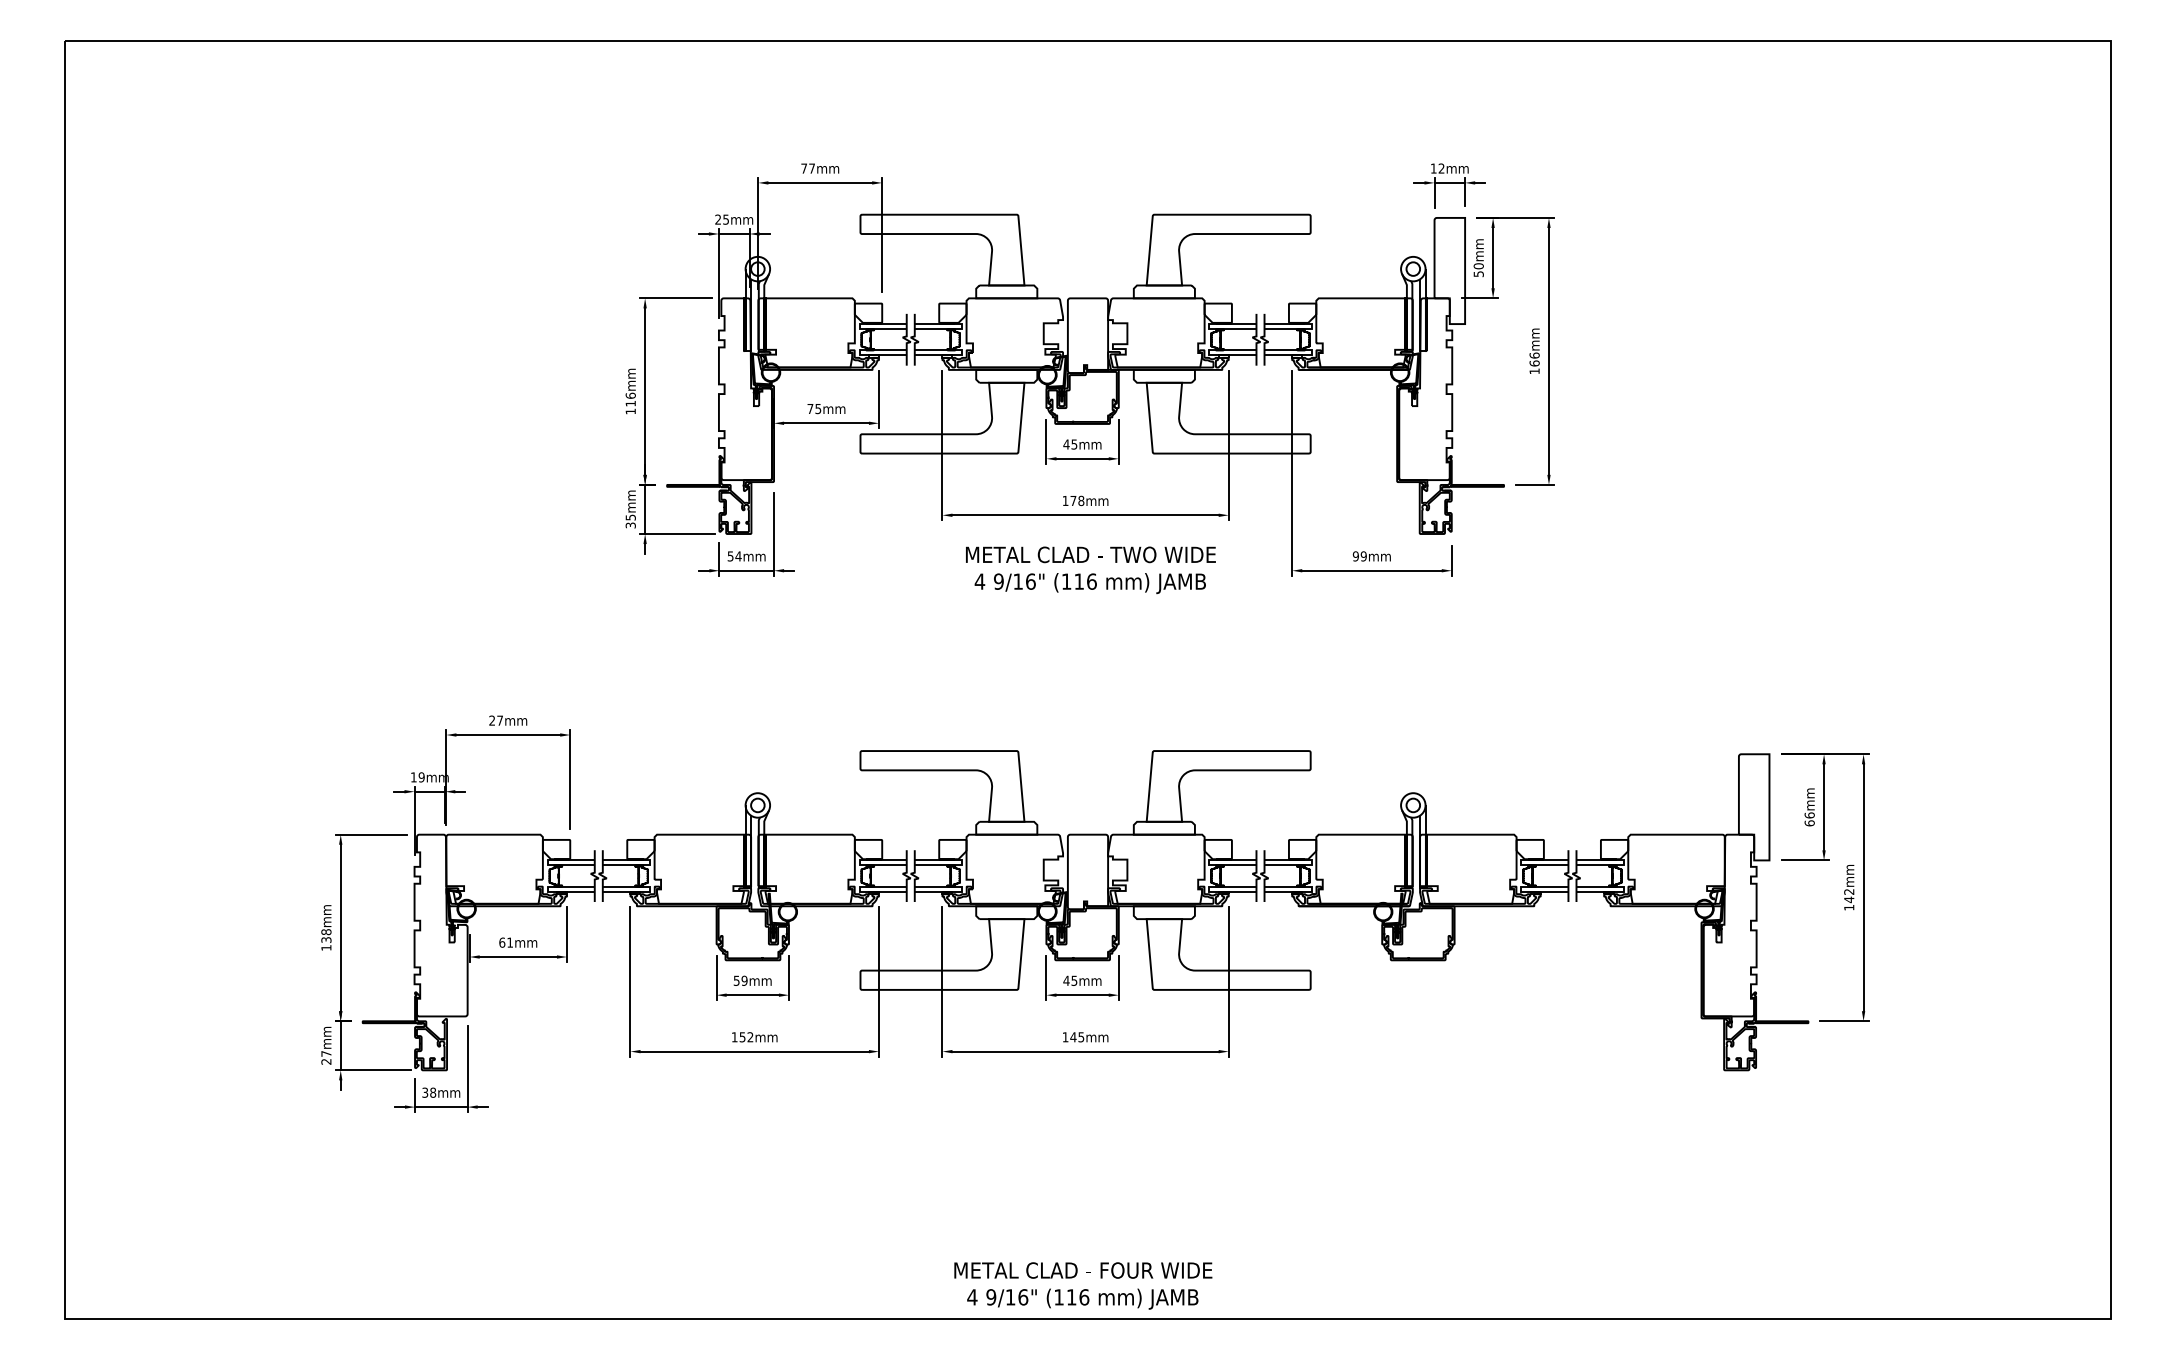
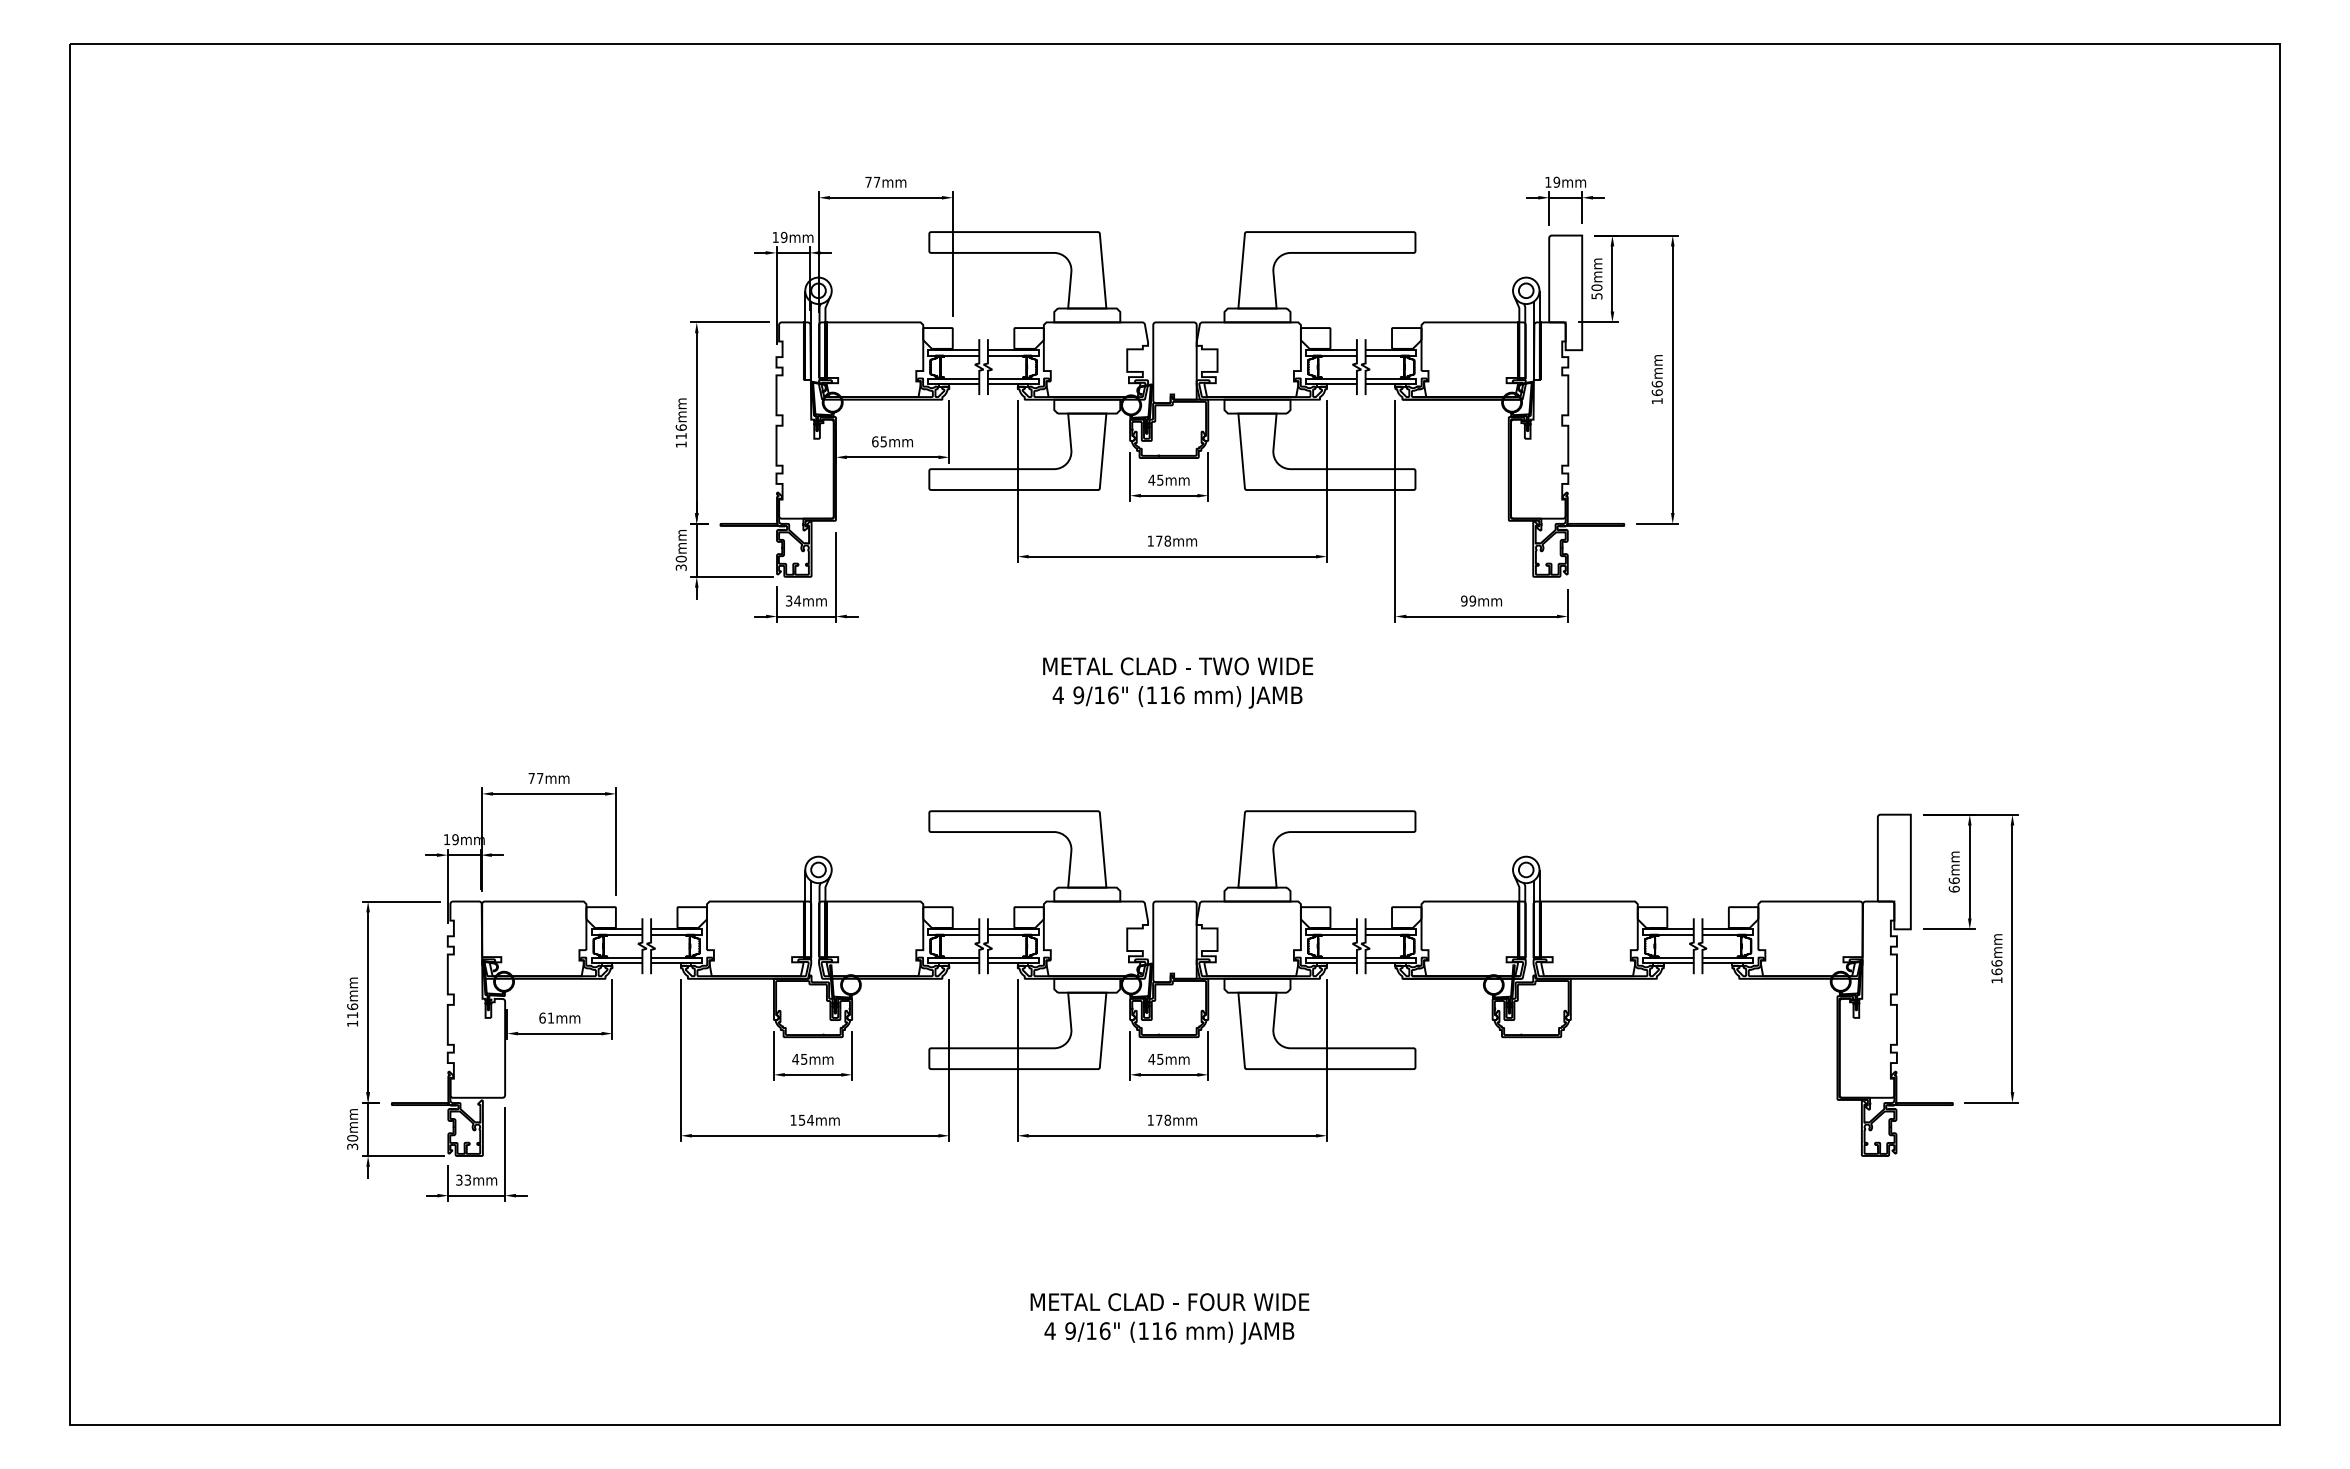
text: (1441, 167) -> (1556, 181), 12mm -> 19mm
text: (721, 218) -> (779, 236), 25mm -> 19mm
text: (810, 408) -> (875, 441), 75mm -> 65mm
text: (630, 517) -> (680, 558), 35mm -> 30mm
text: (730, 555) -> (789, 600), 54mm -> 34mm
text: (1091, 569) -> (1178, 682), moved
text: (492, 719) -> (531, 777), 27mm -> 77mm
text: (1848, 895) -> (1996, 967), 142mm -> 166mm
text: (326, 935) -> (352, 1010), 138mm -> 116mm
text: (740, 980) -> (799, 1058), 59mm -> 45mm
text: (750, 1036) -> (810, 1119), 152mm -> 154mm
text: (1077, 1036) -> (1163, 1119), 145mm -> 178mm
text: (326, 1057) -> (352, 1142), 27mm -> 30mm
text: (432, 1092) -> (467, 1179), 38mm -> 33mm
text: (1082, 1285) -> (1169, 1318), moved

